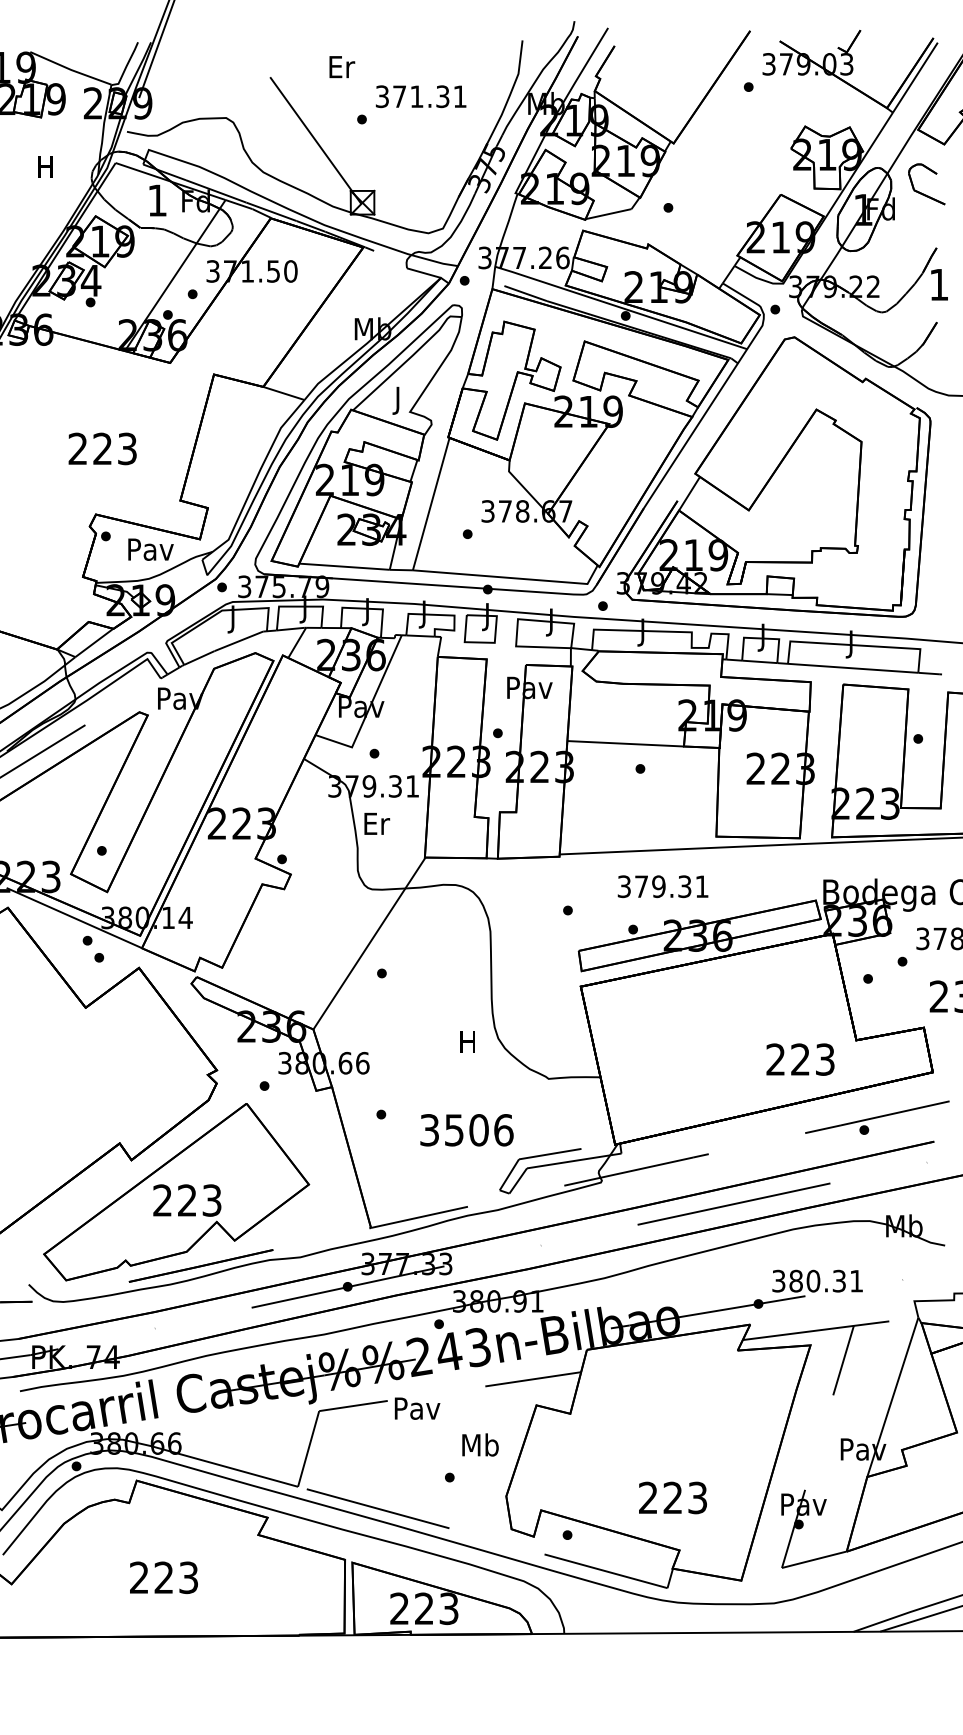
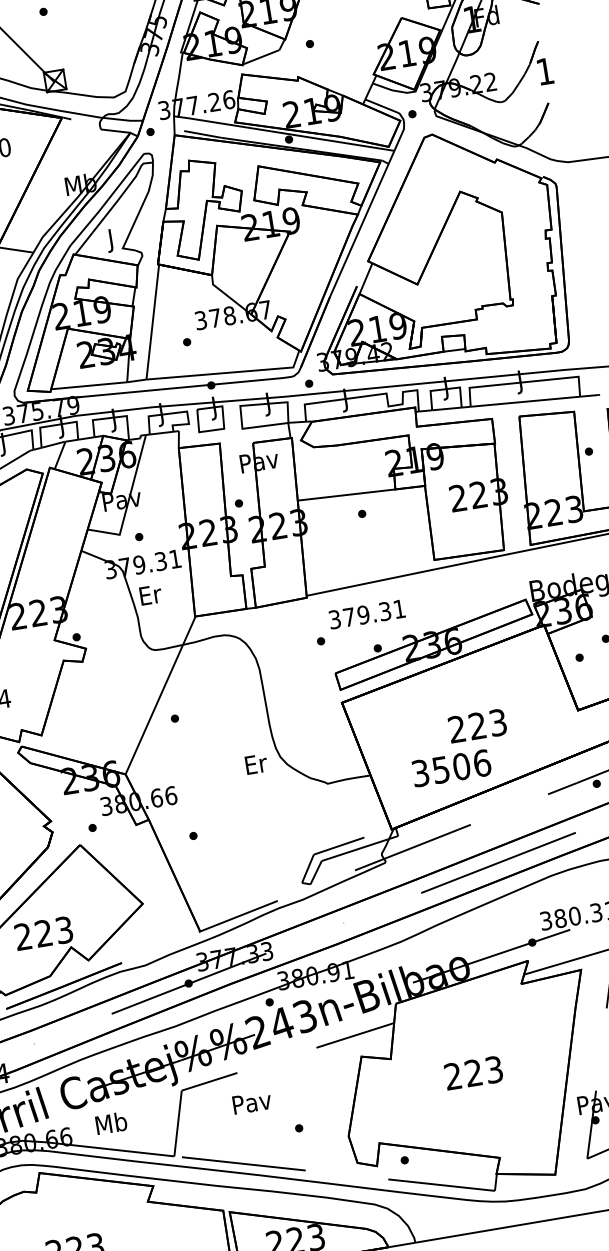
text: (662, 886) -> (366, 614), moved
text: (468, 1042) -> (256, 764), H -> Er
text: (800, 1059) -> (477, 725), moved
text: (466, 1130) -> (451, 768), moved
text: (417, 1408) -> (252, 1102), moved
text: (480, 1444) -> (111, 1122), moved
text: (672, 1497) -> (473, 1072), moved

